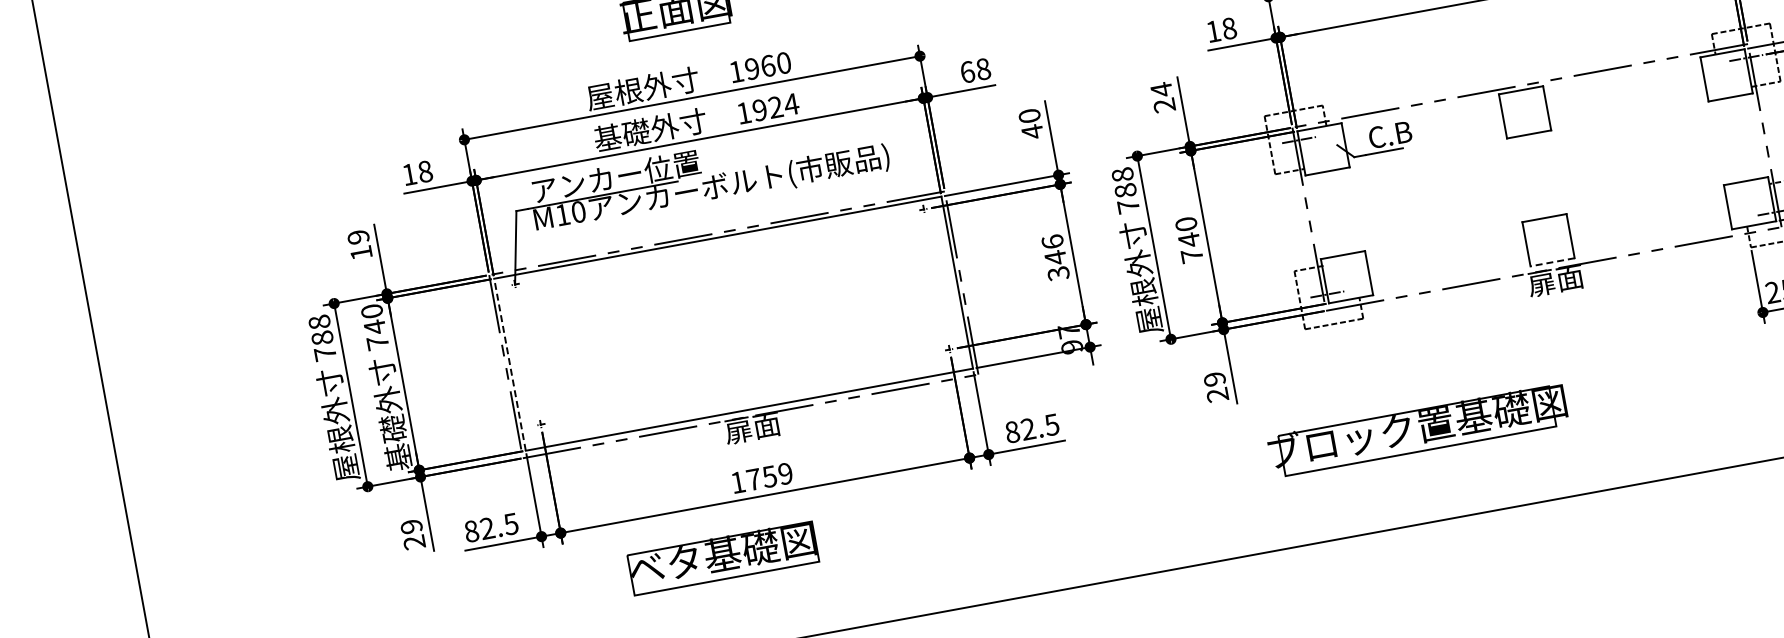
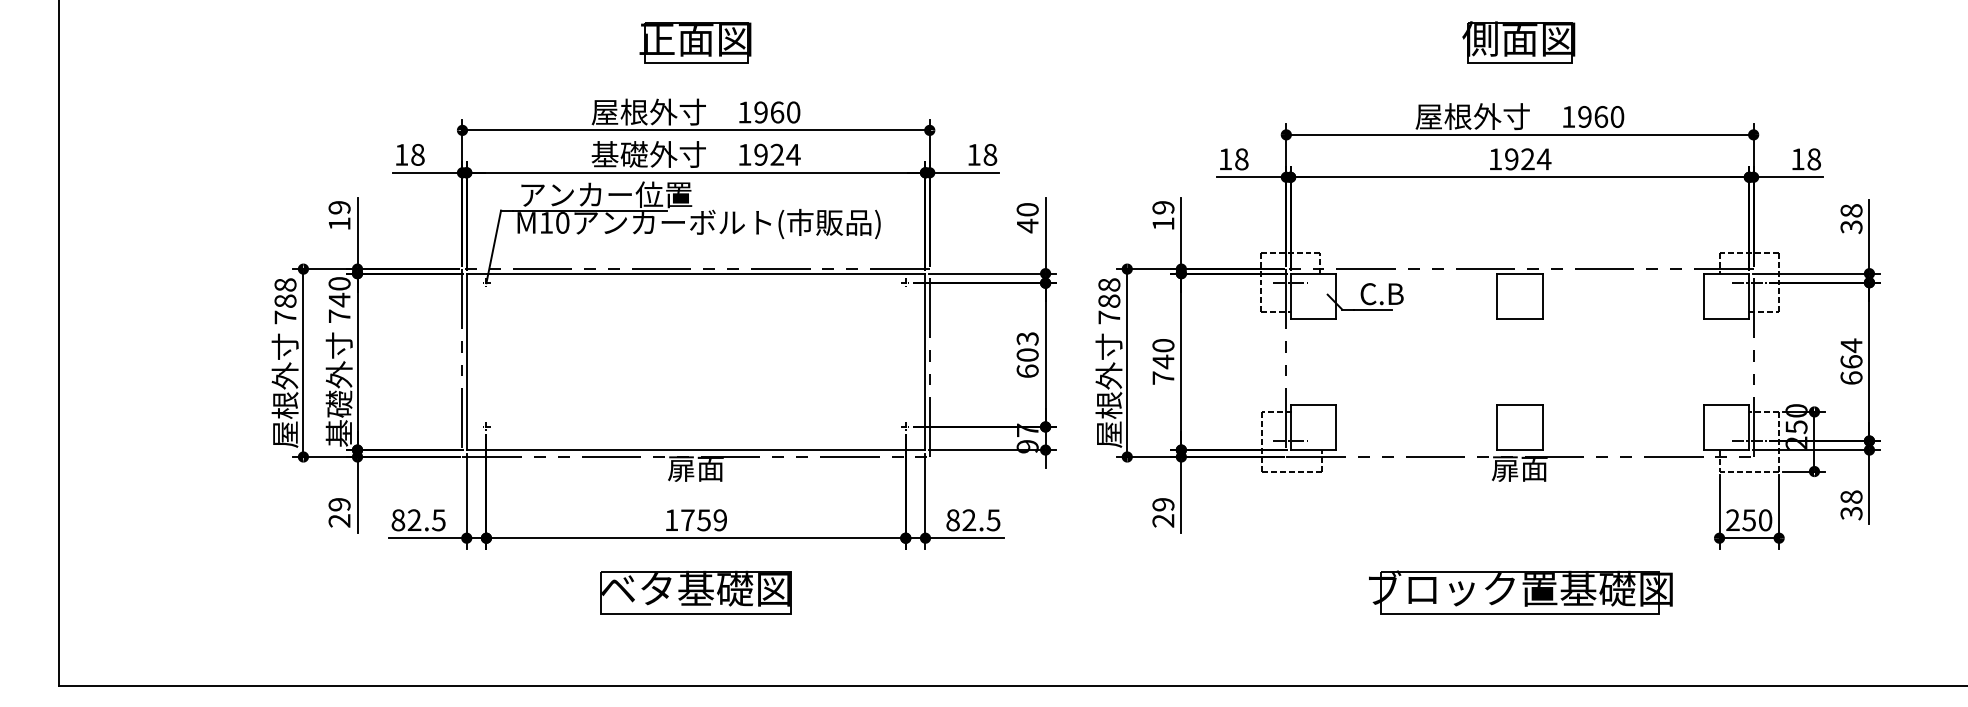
text: (966, 71) -> (973, 154), 68 -> 18
text: (1163, 97) -> (1163, 215), 24 -> 19
text: (1055, 258) -> (1027, 355), 346 -> 603
line: (1552, 262) -> (1519, 450), dashed -> solid
line: (509, 364) -> (466, 361), dashed -> solid
part: (1417, 430) -> (1520, 592), moved
part: (722, 558) -> (695, 592), moved

